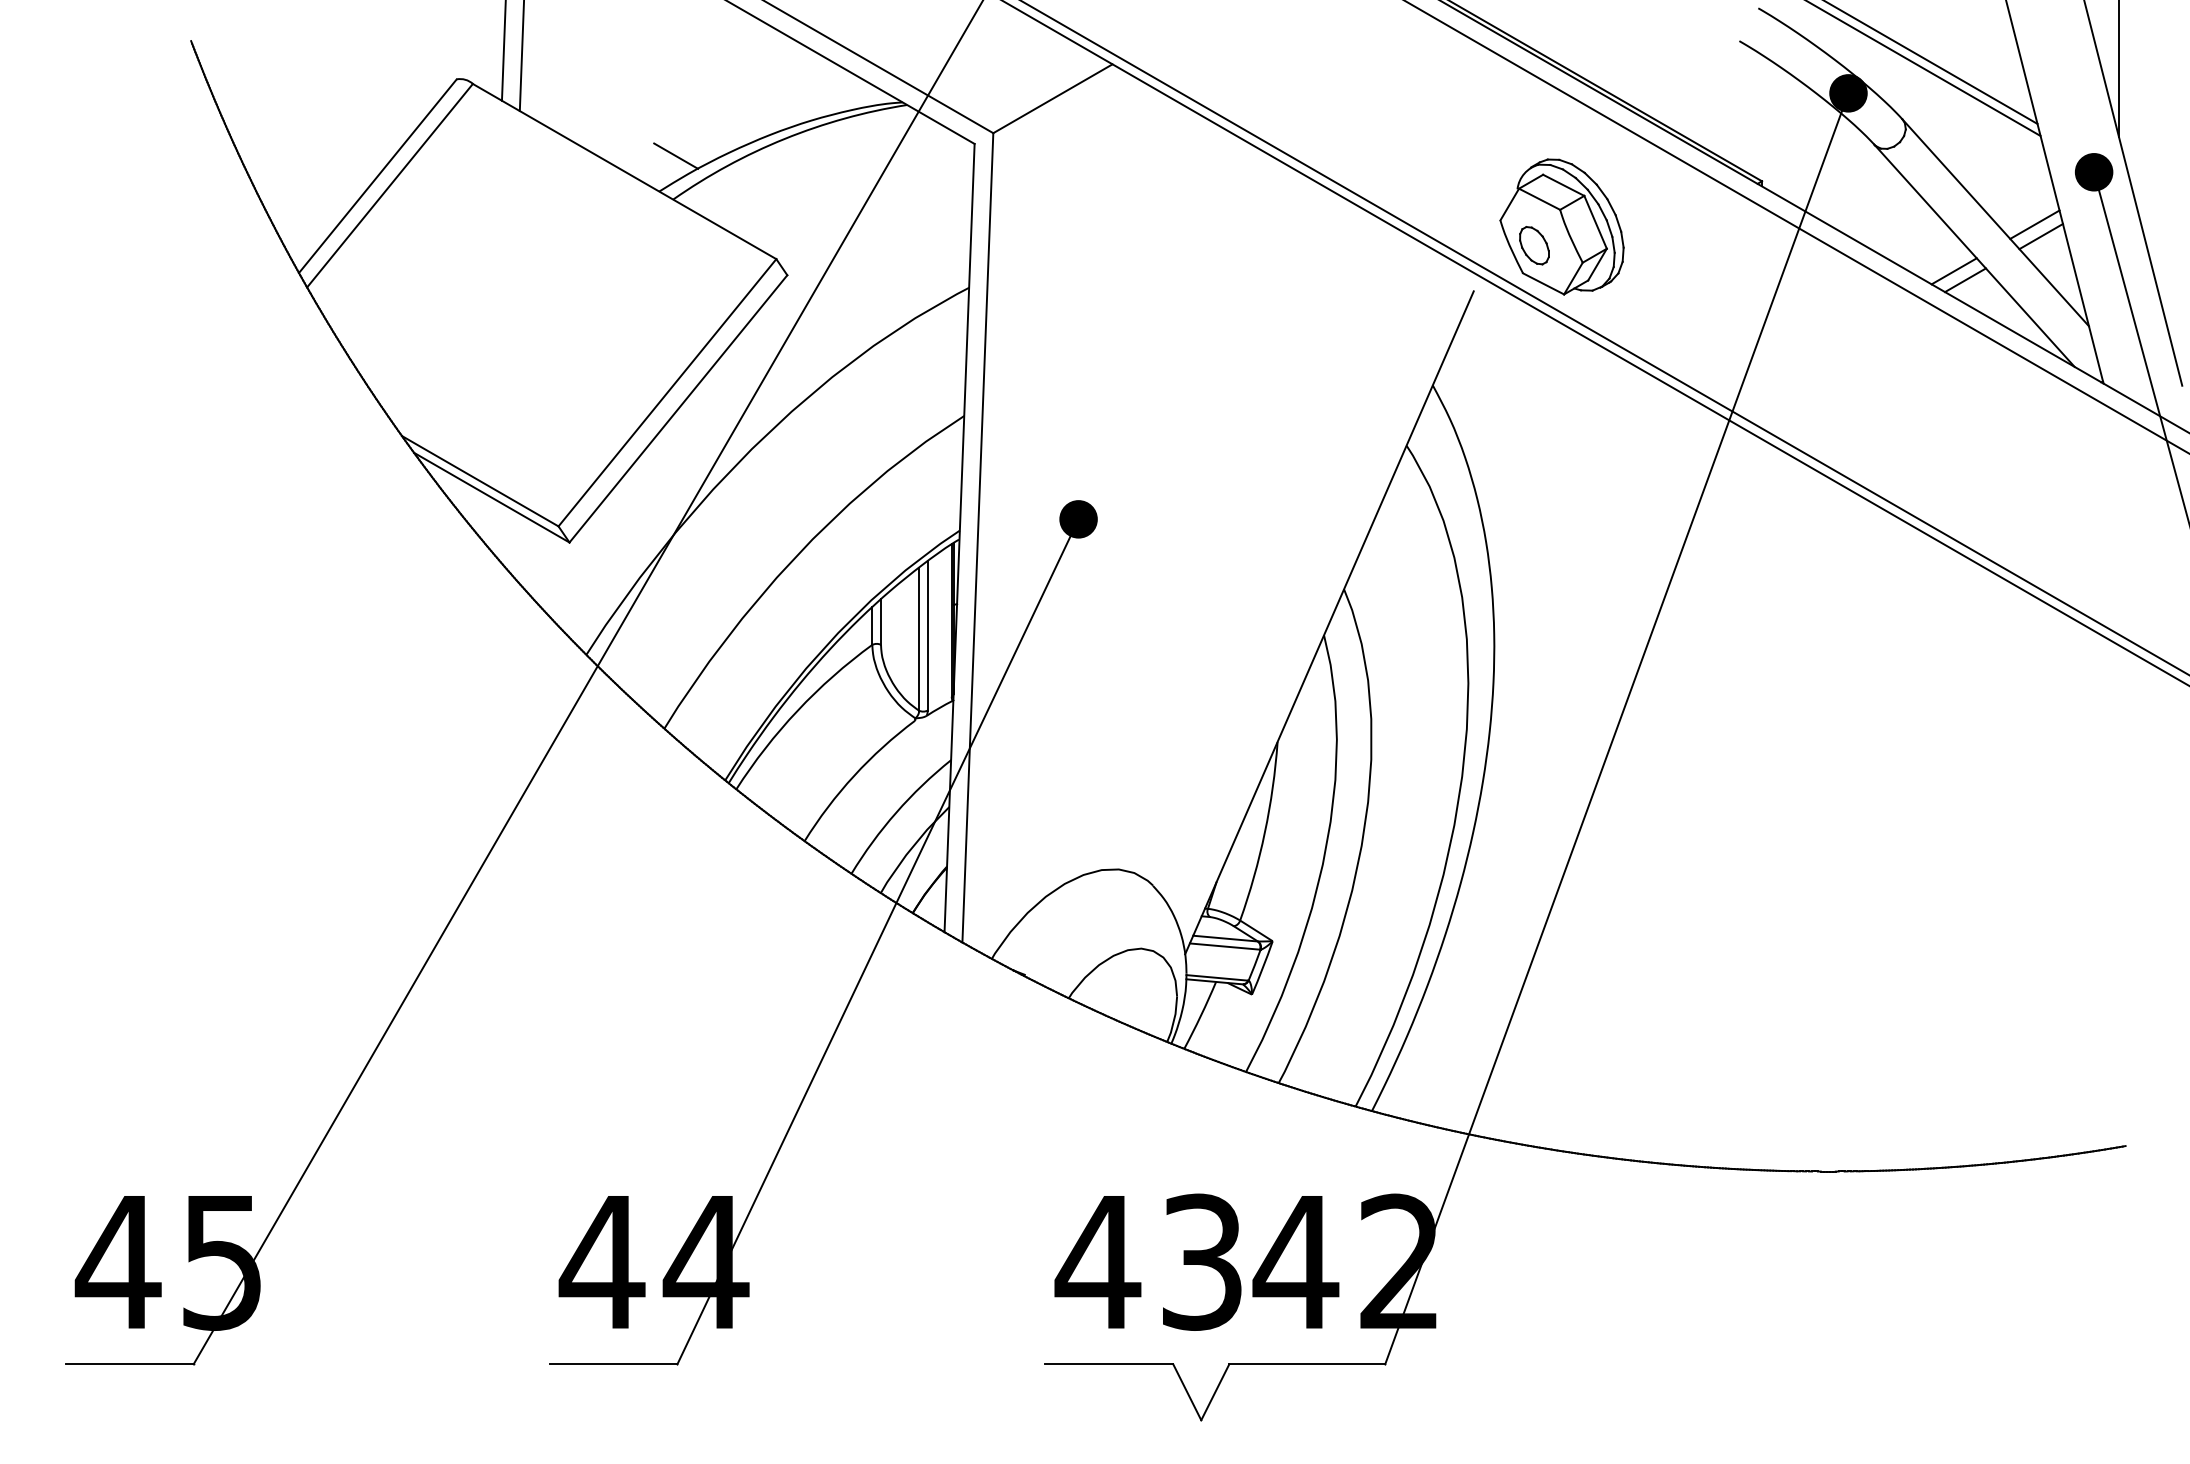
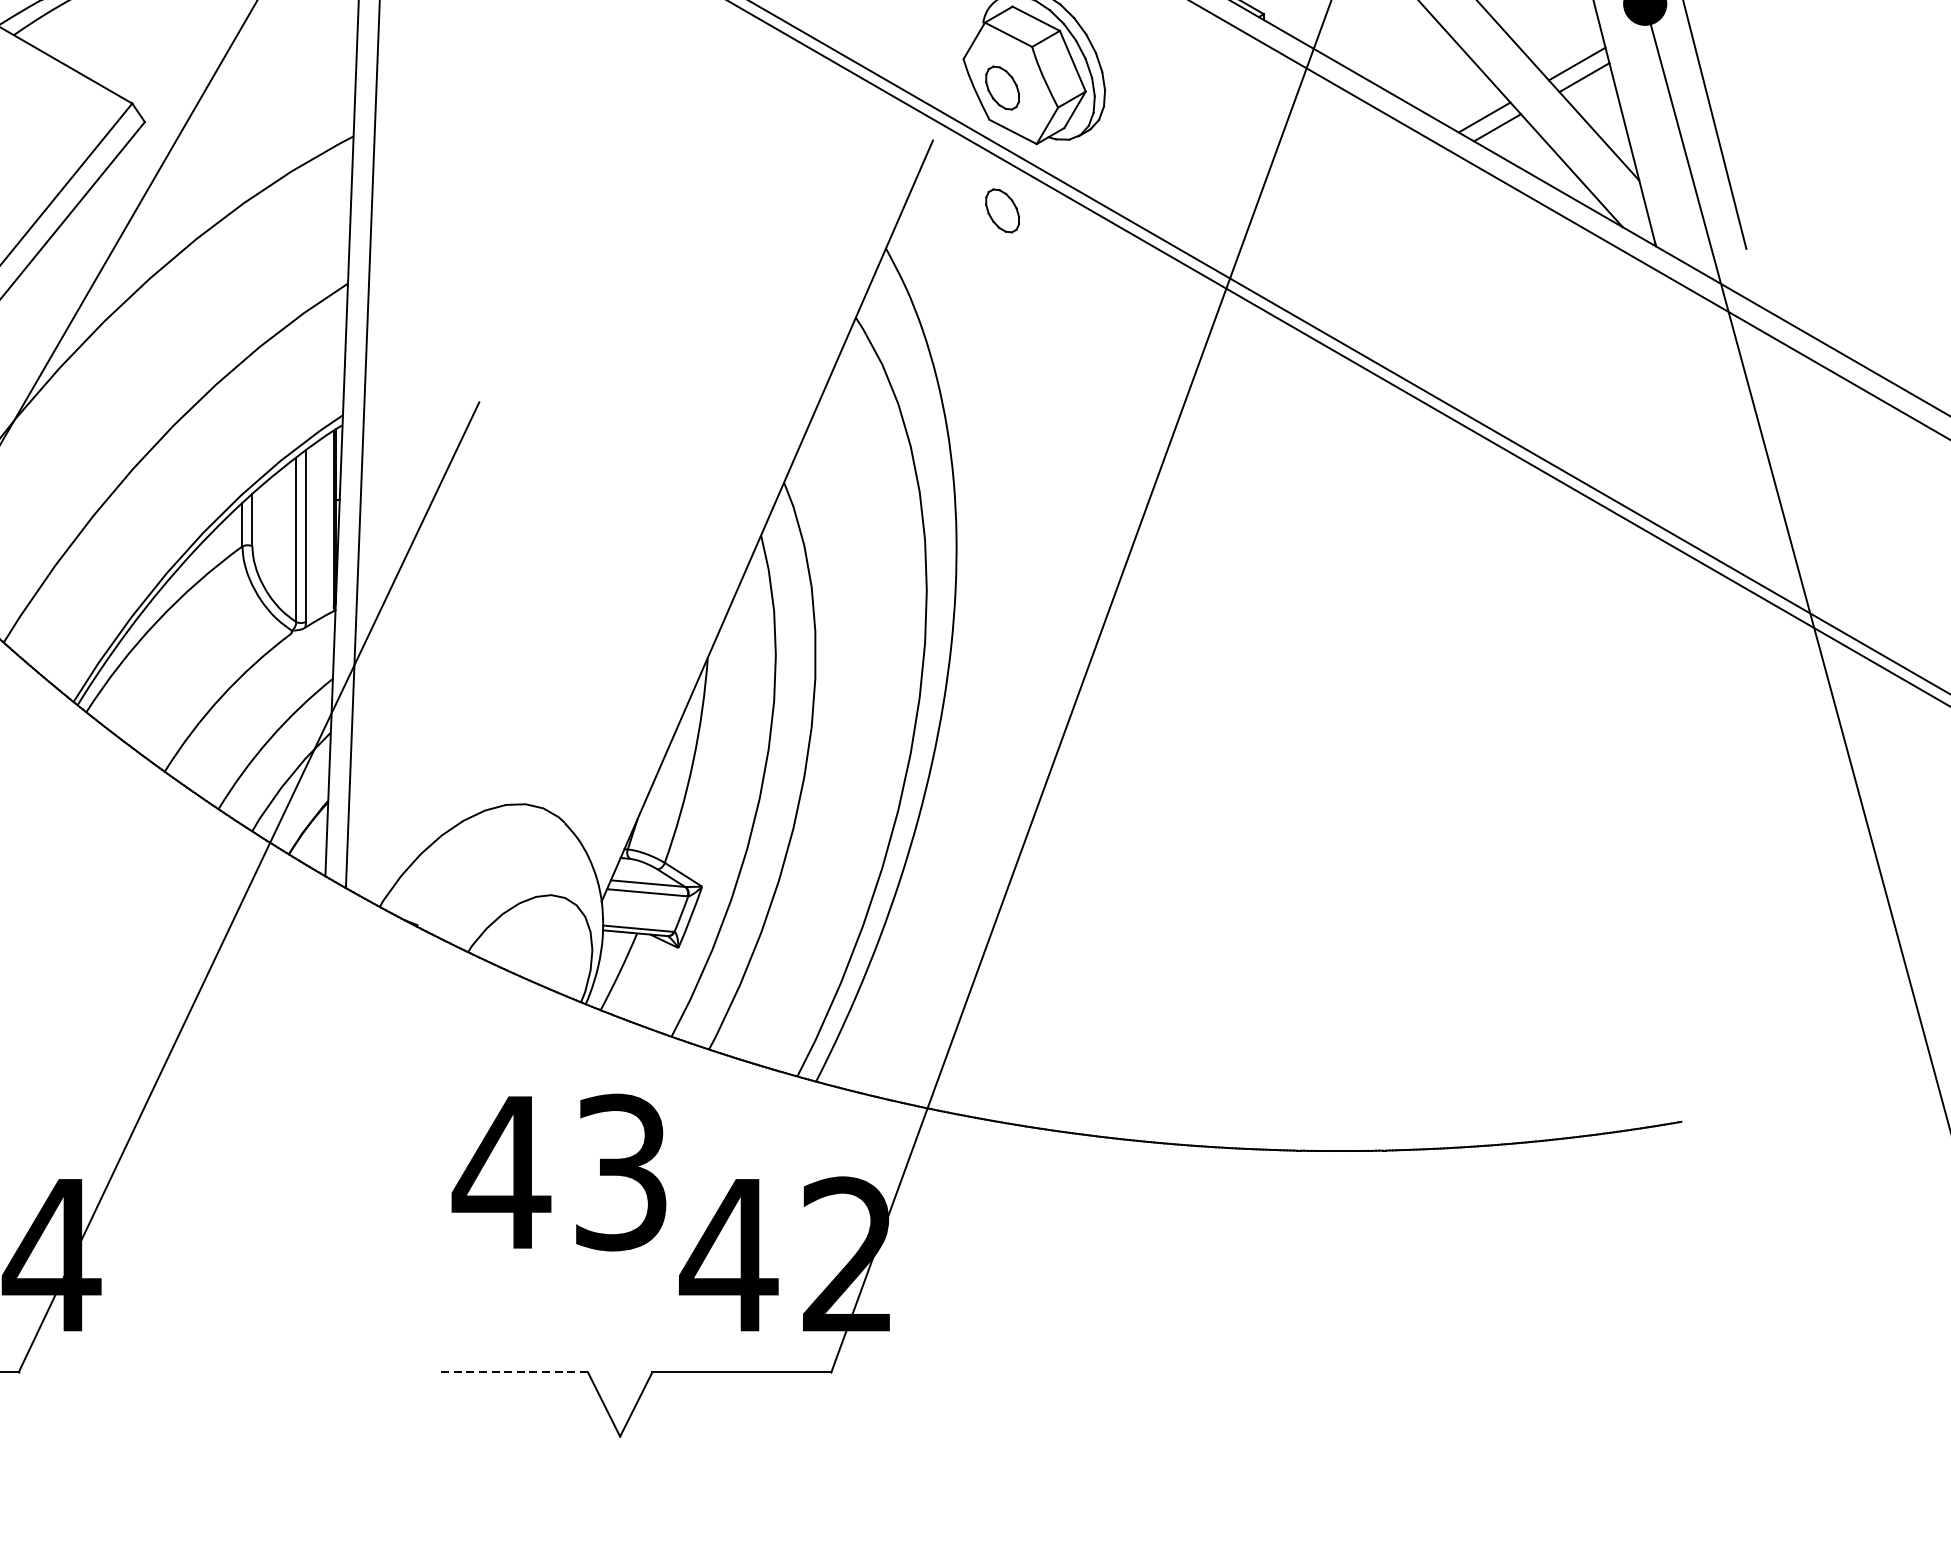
part: (1534, 352) -> (1002, 210), added
fill: (1078, 519) -> (479, 402), removed
text: (1147, 1261) -> (558, 1171), moved
line: (1109, 1364) -> (514, 1372), solid -> dashed

